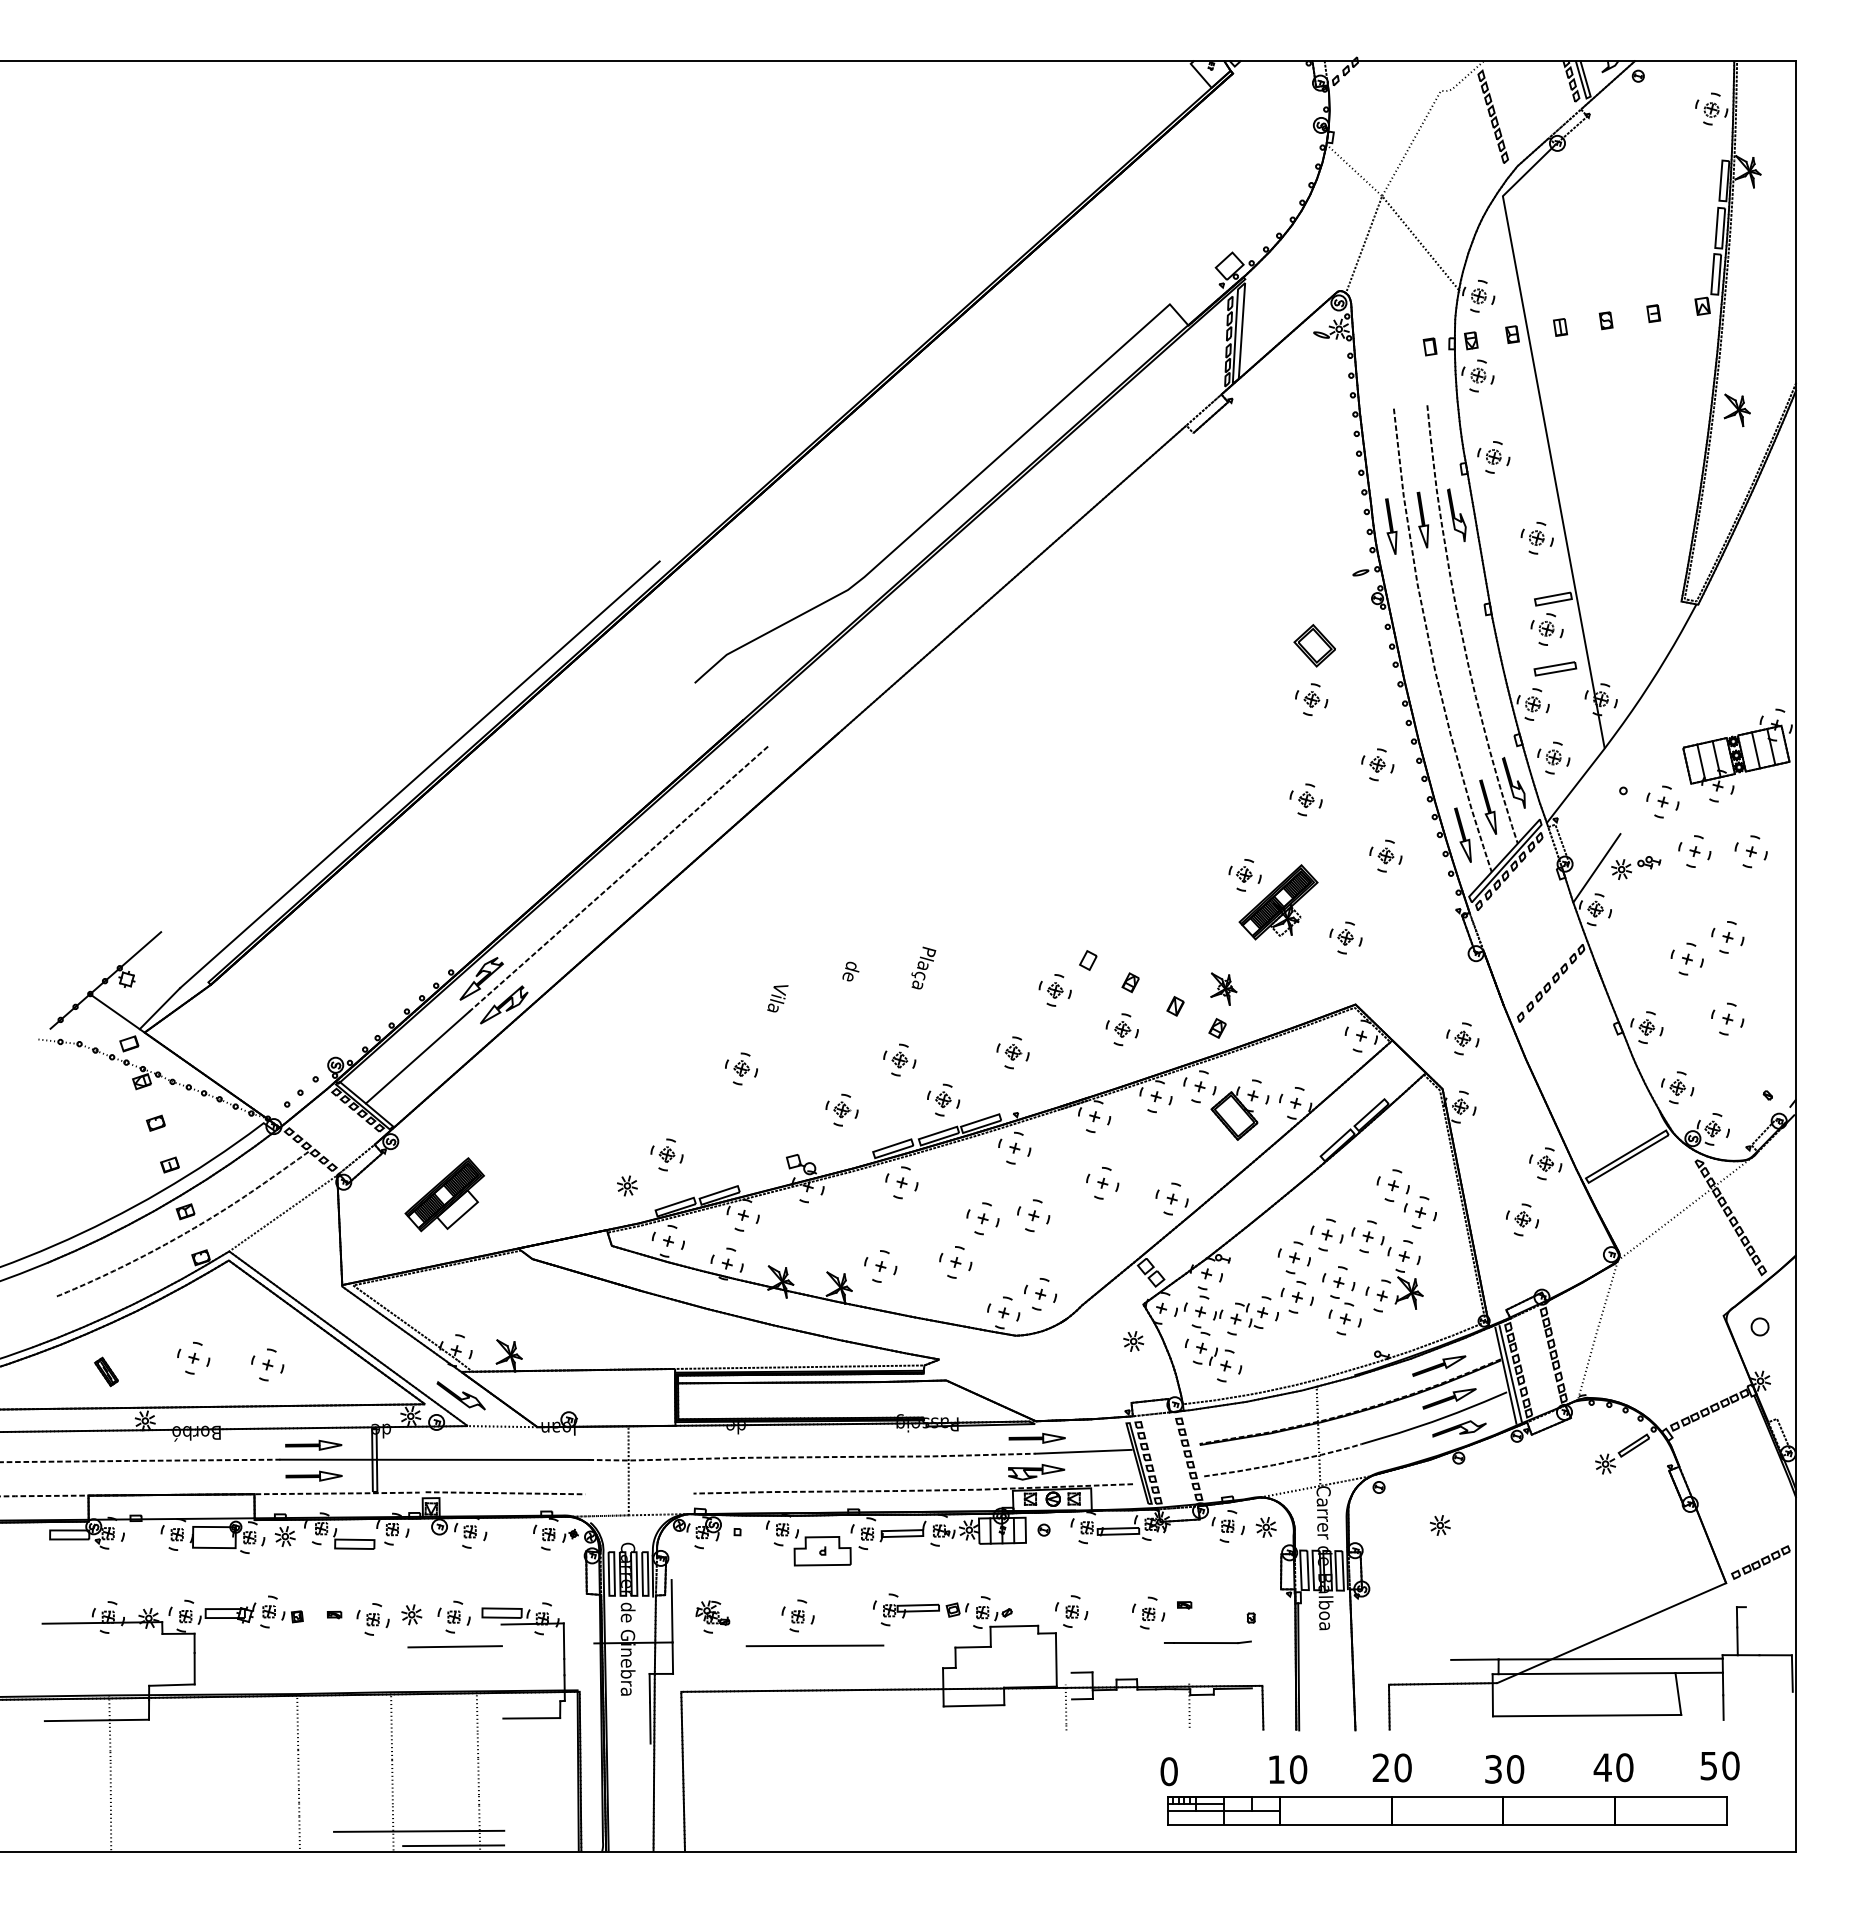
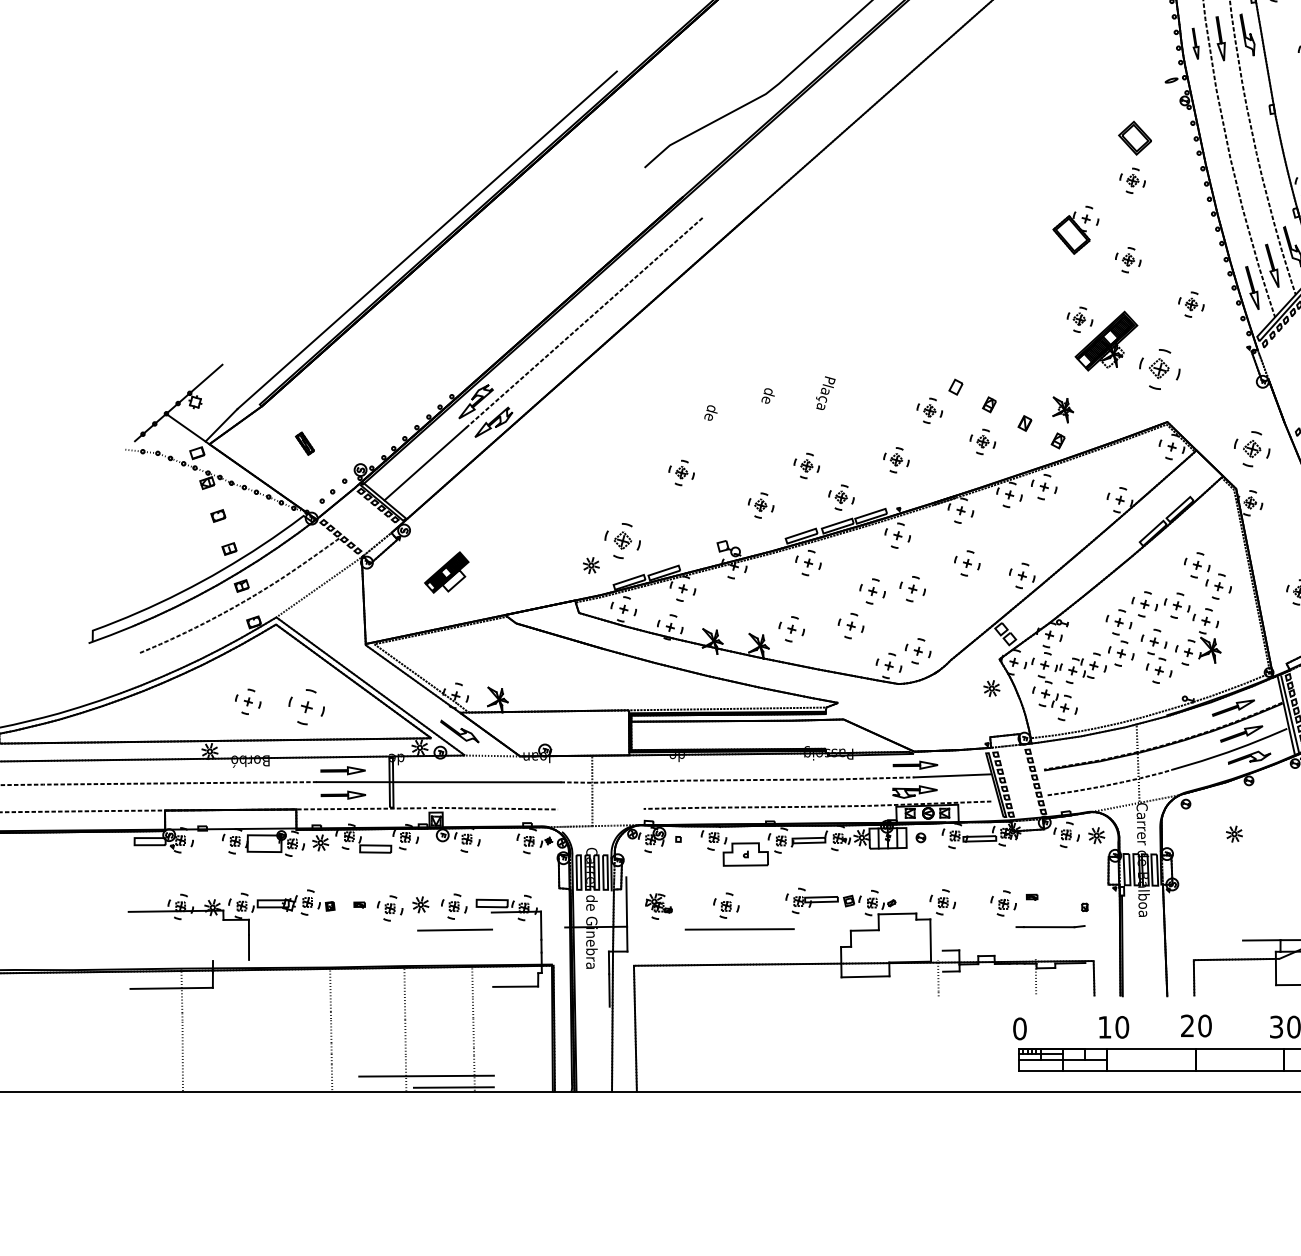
part: (1391, 526) -> (1195, 43), size x0.7
part: (1377, 764) -> (1184, 232), removed
part: (1345, 937) -> (1159, 369), size x1.6
text: (777, 997) -> (710, 416), Vila -> de
part: (1462, 1038) -> (1251, 448), size x1.4
part: (1239, 1109) -> (1075, 229), moved
part: (666, 1154) -> (622, 540), size x1.4
part: (444, 1194) -> (446, 572), size x0.7
part: (267, 1364) -> (306, 706), size x1.4
part: (106, 1371) -> (305, 443), moved
line: (171, 1684) -> (230, 959), removed

